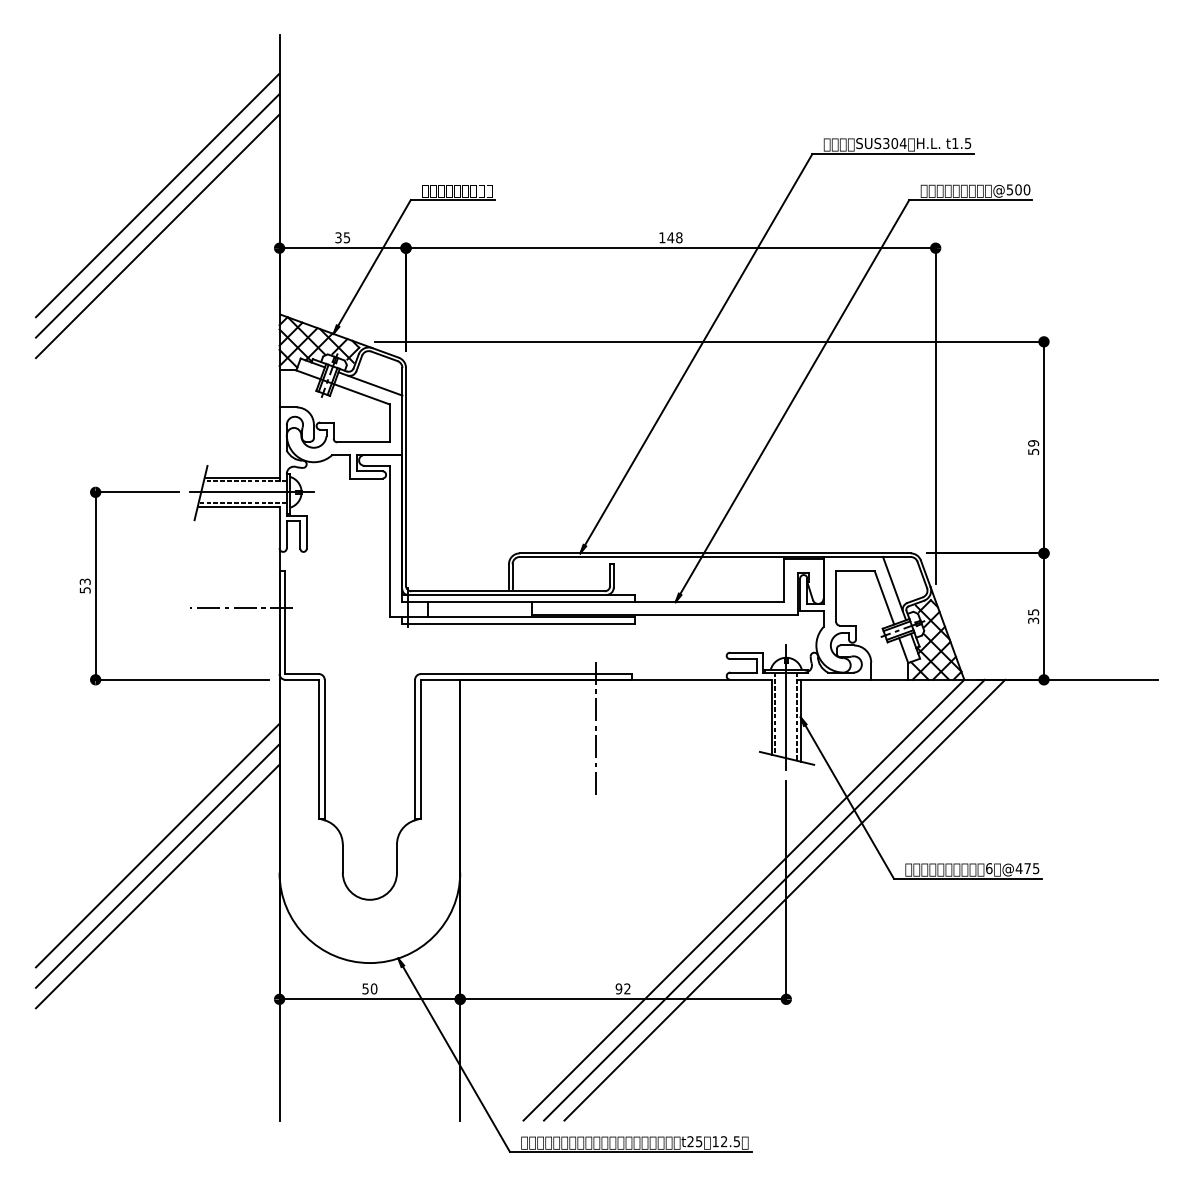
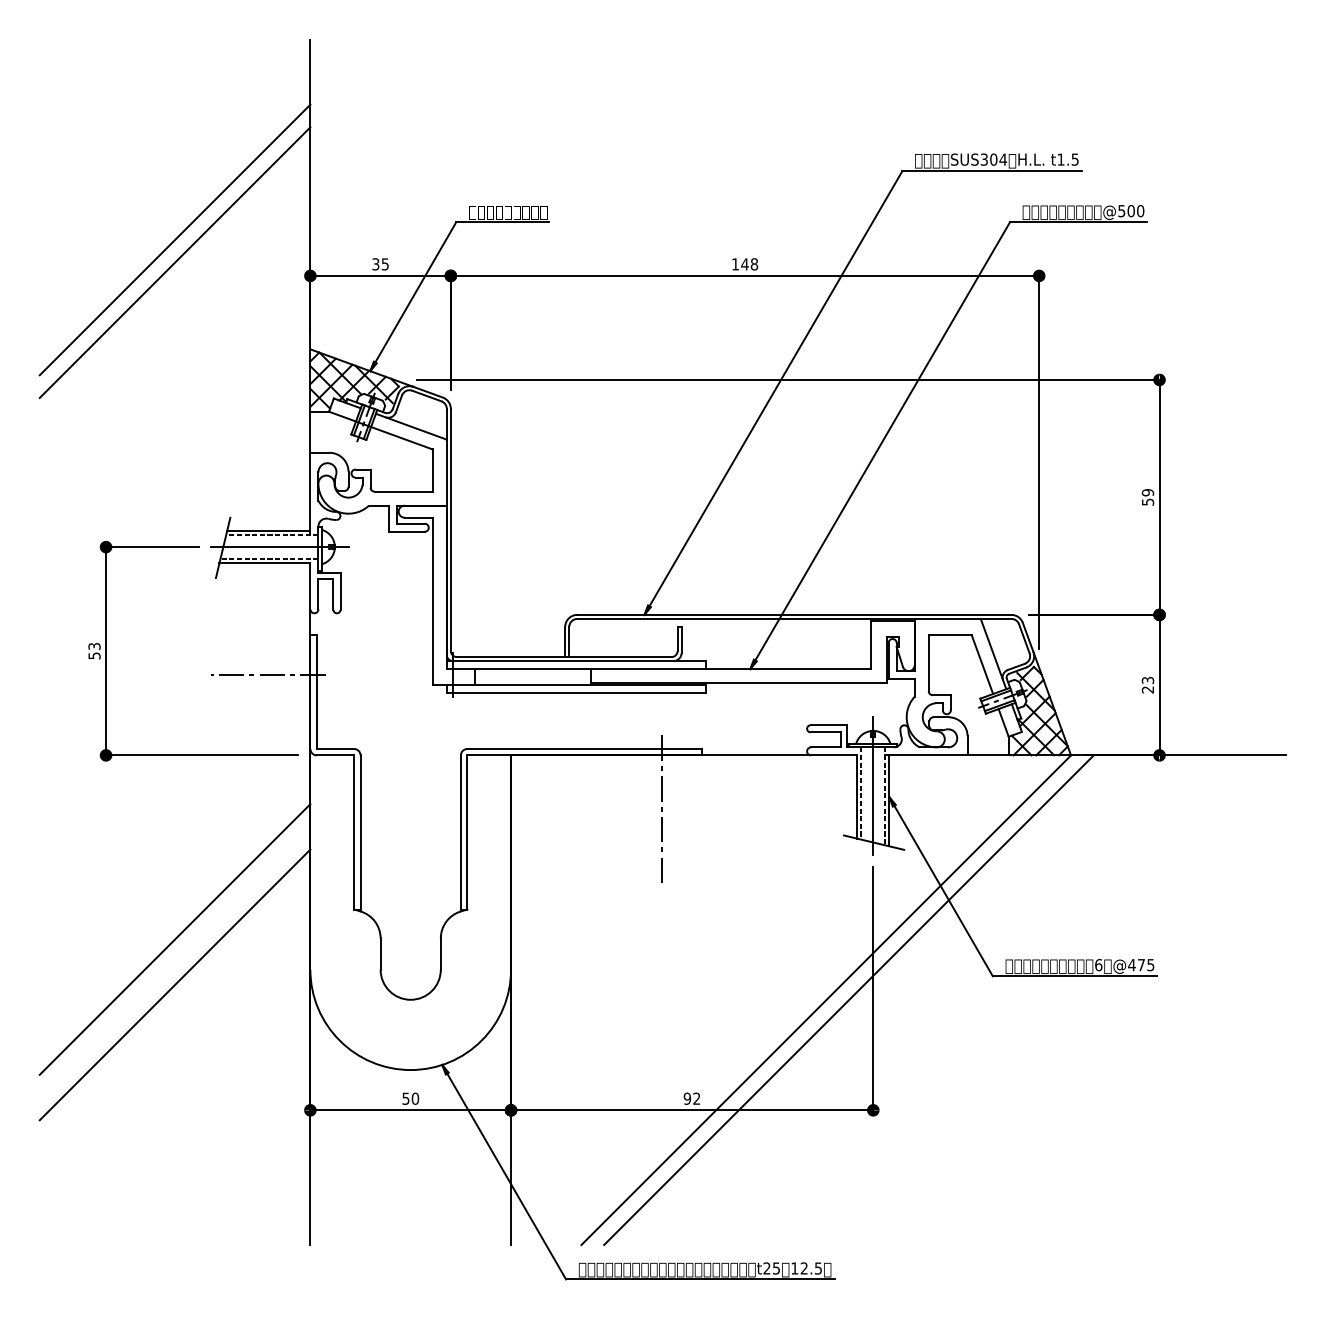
line: (157, 194) -> (174, 216), removed
text: (1033, 616) -> (1147, 685), 35 -> 23
line: (157, 865) -> (174, 961), removed
line: (784, 900) -> (871, 1000), removed

